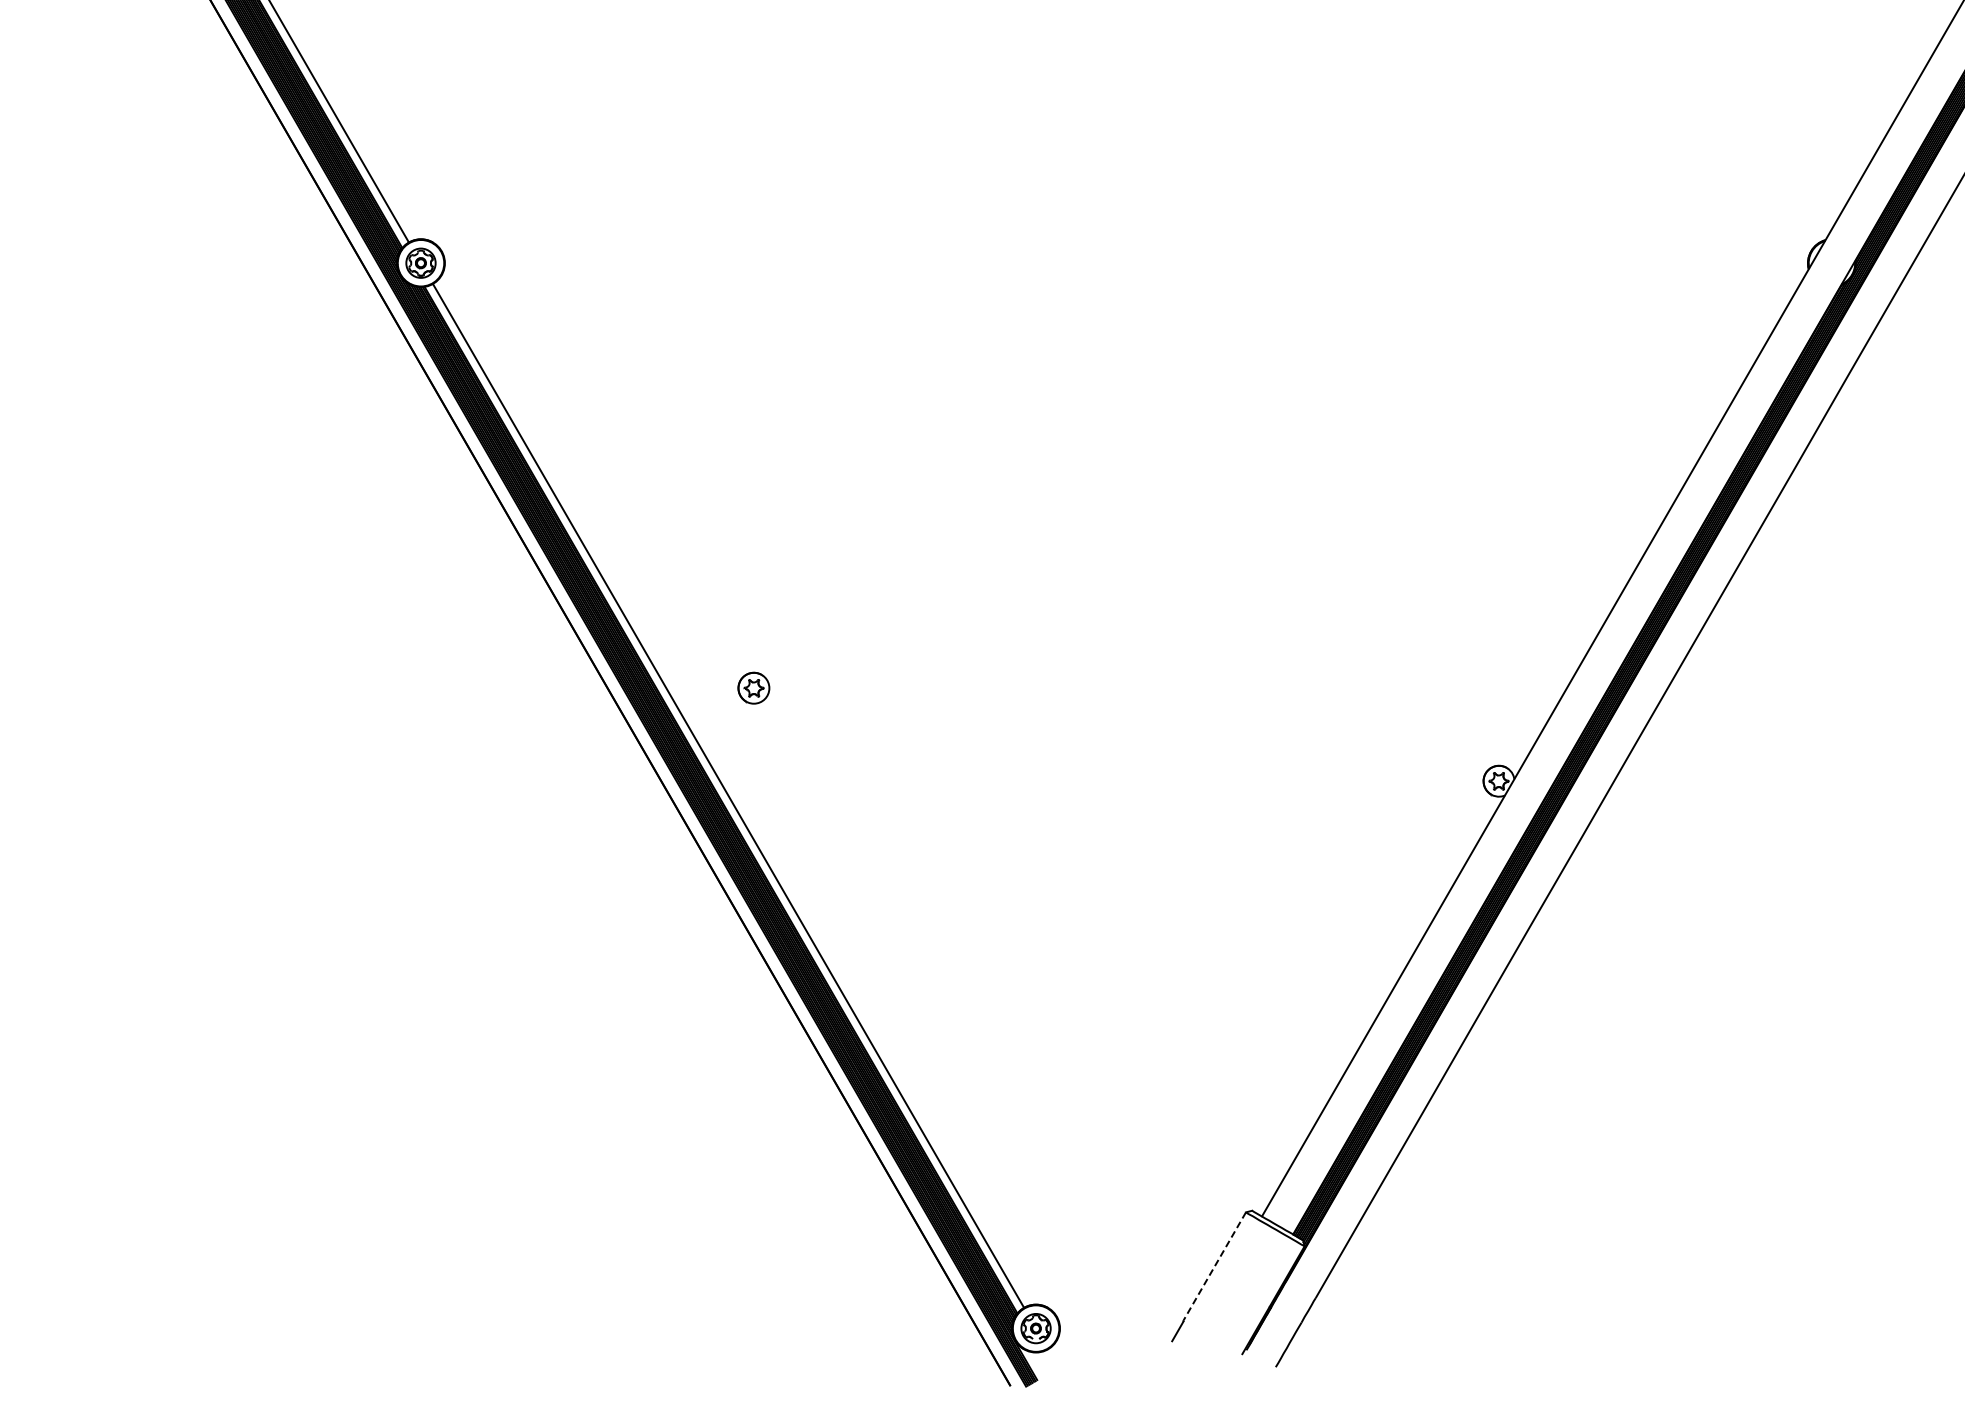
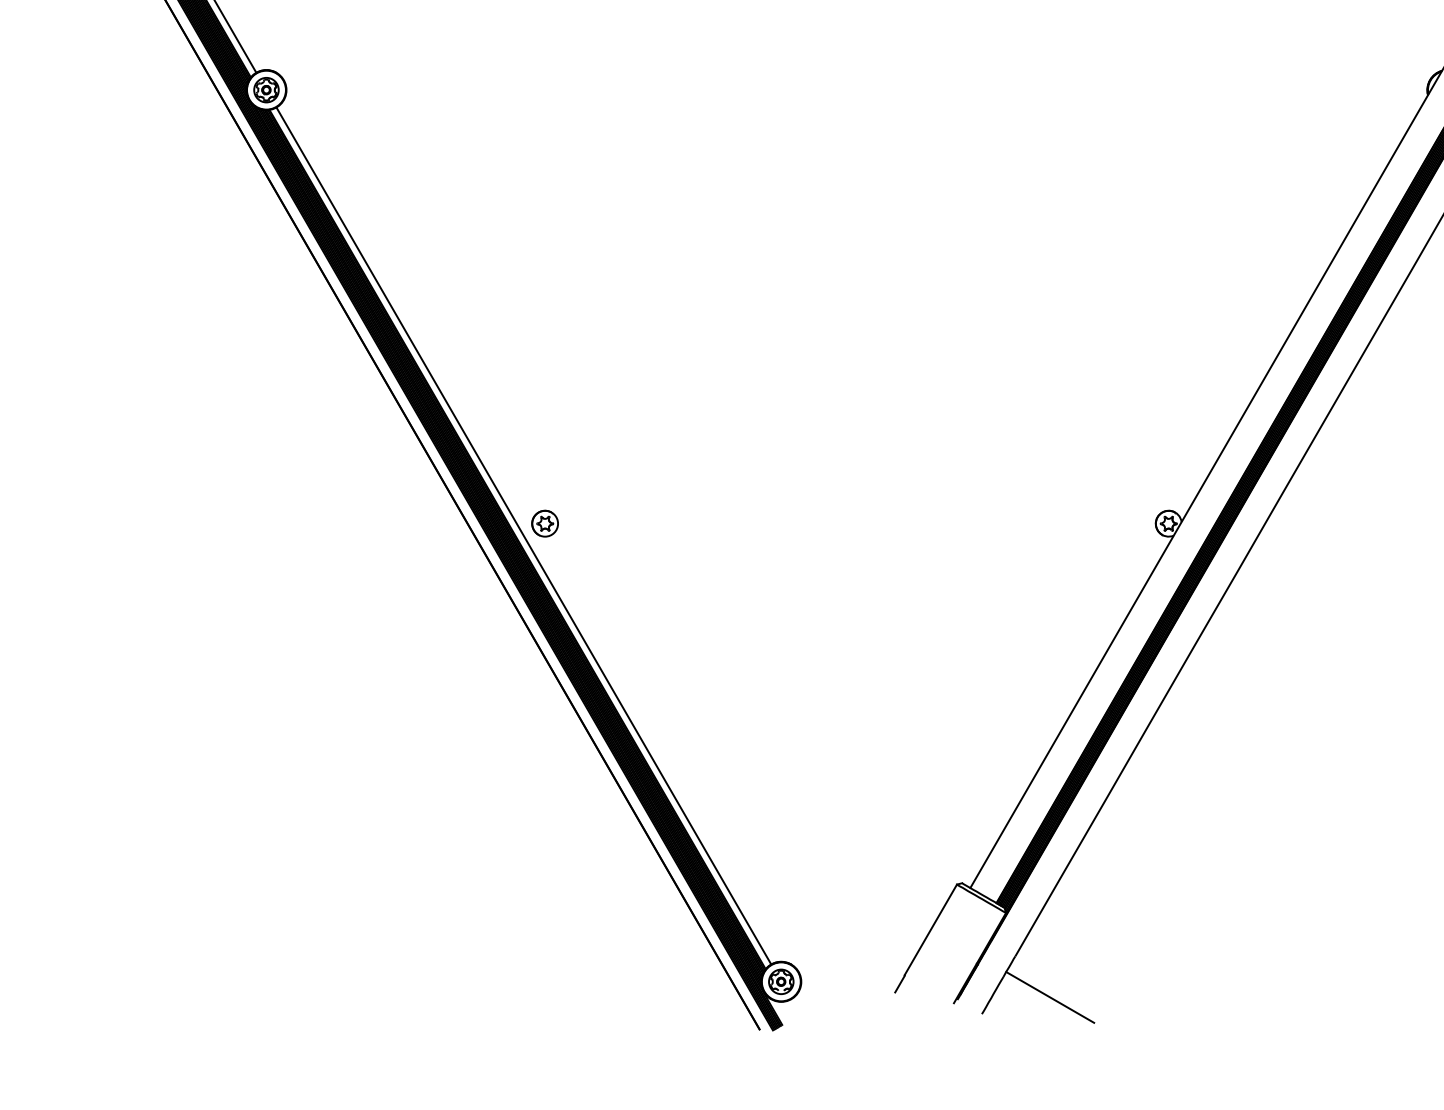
part: (753, 687) -> (544, 523), moved
line: (1214, 1266) -> (930, 929), dashed -> solid
line: (1356, 1346) -> (1049, 996), added

